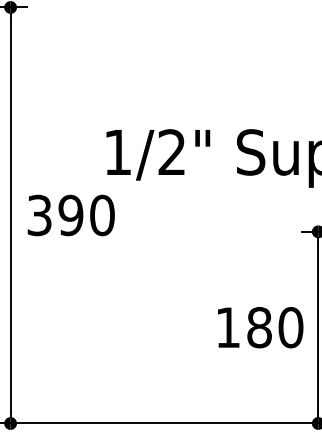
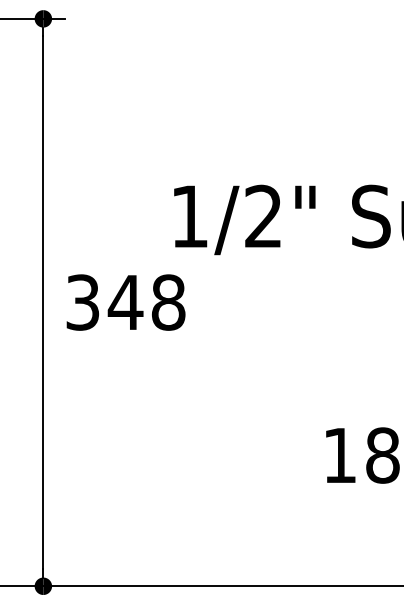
text: (85, 215) -> (145, 302), 390 -> 348

